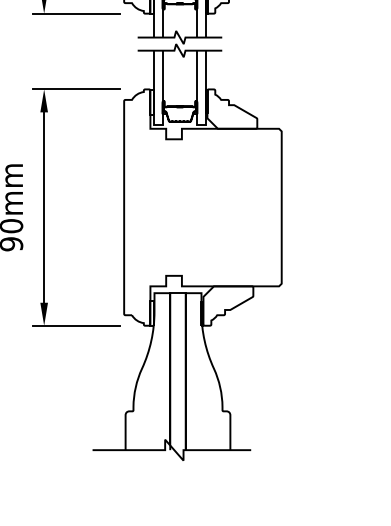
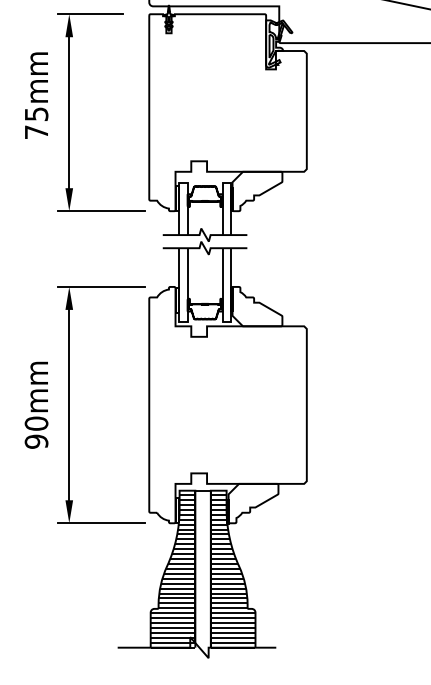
hatch: (147, 373) -> (172, 571), added
hatch: (207, 373) -> (232, 571), added

